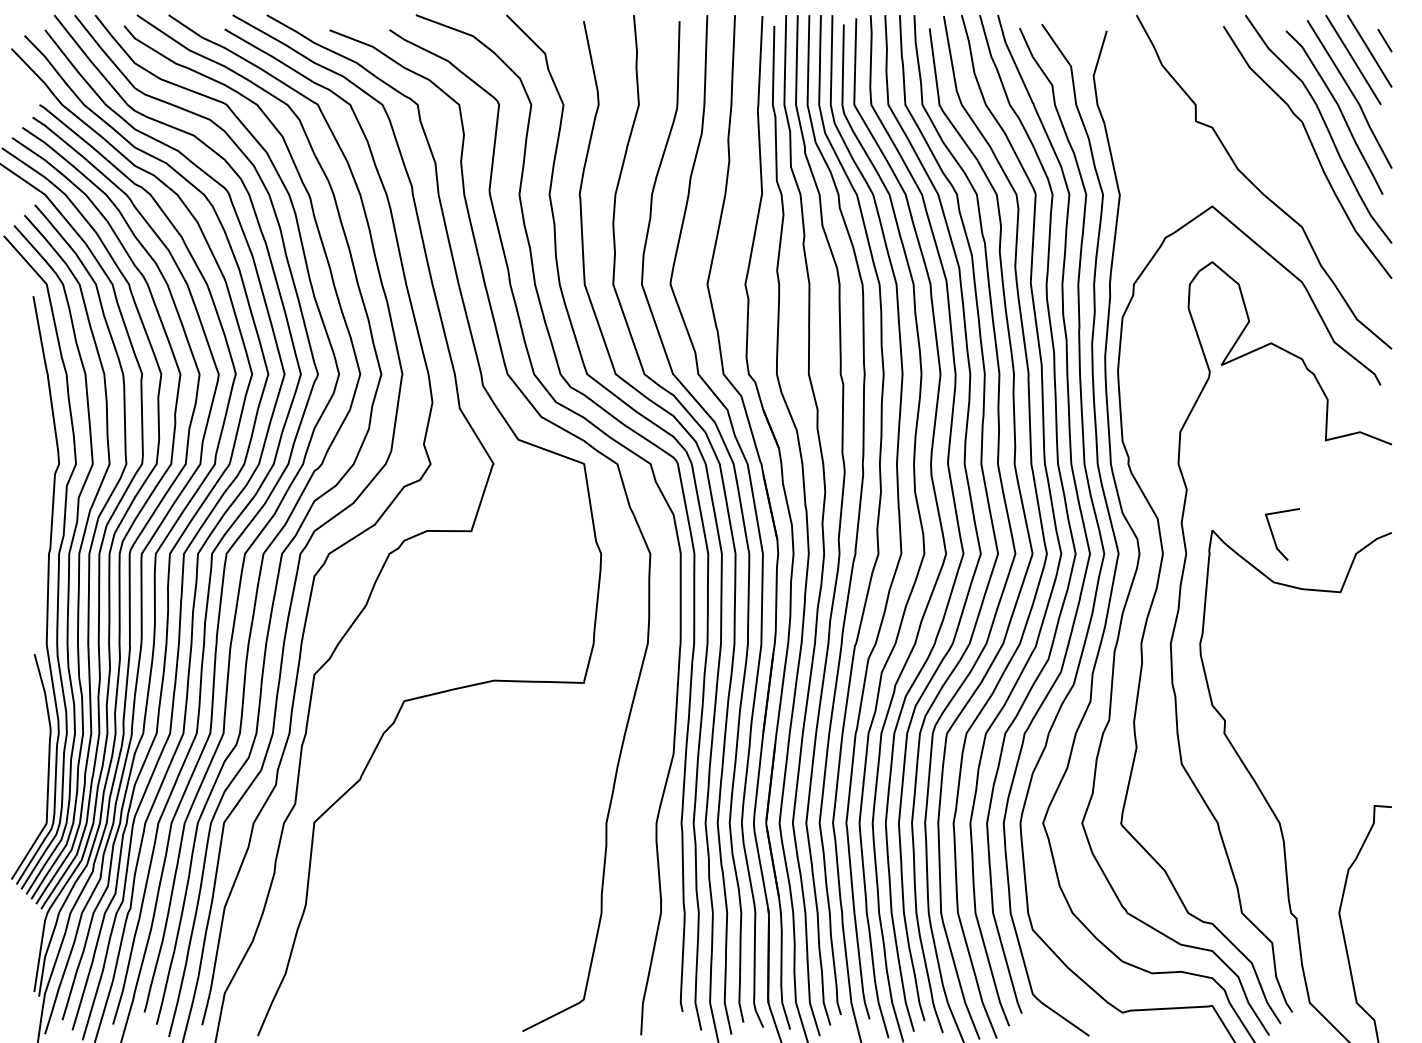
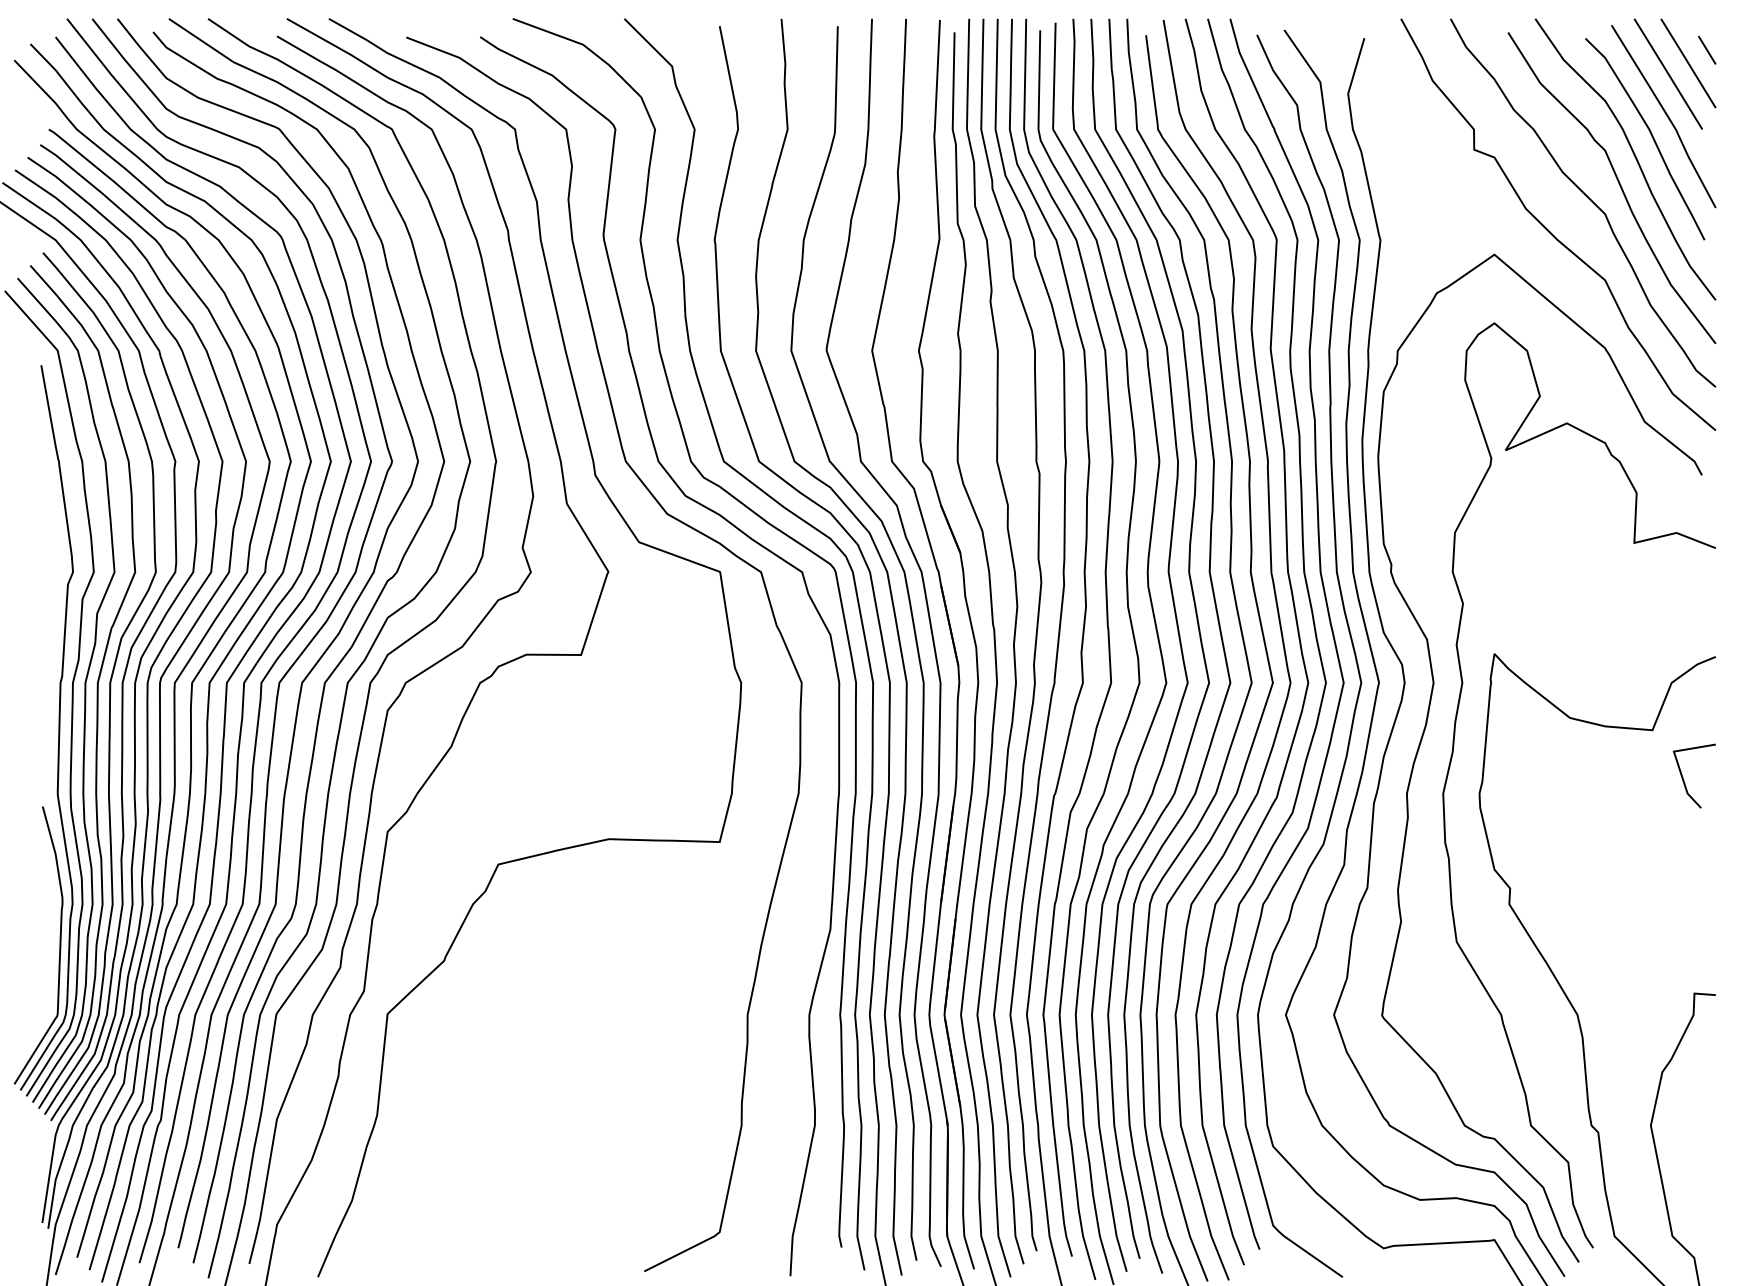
curve: (1287, 160) -> (1587, 198), added
line: (1274, 537) -> (1684, 779), moved

